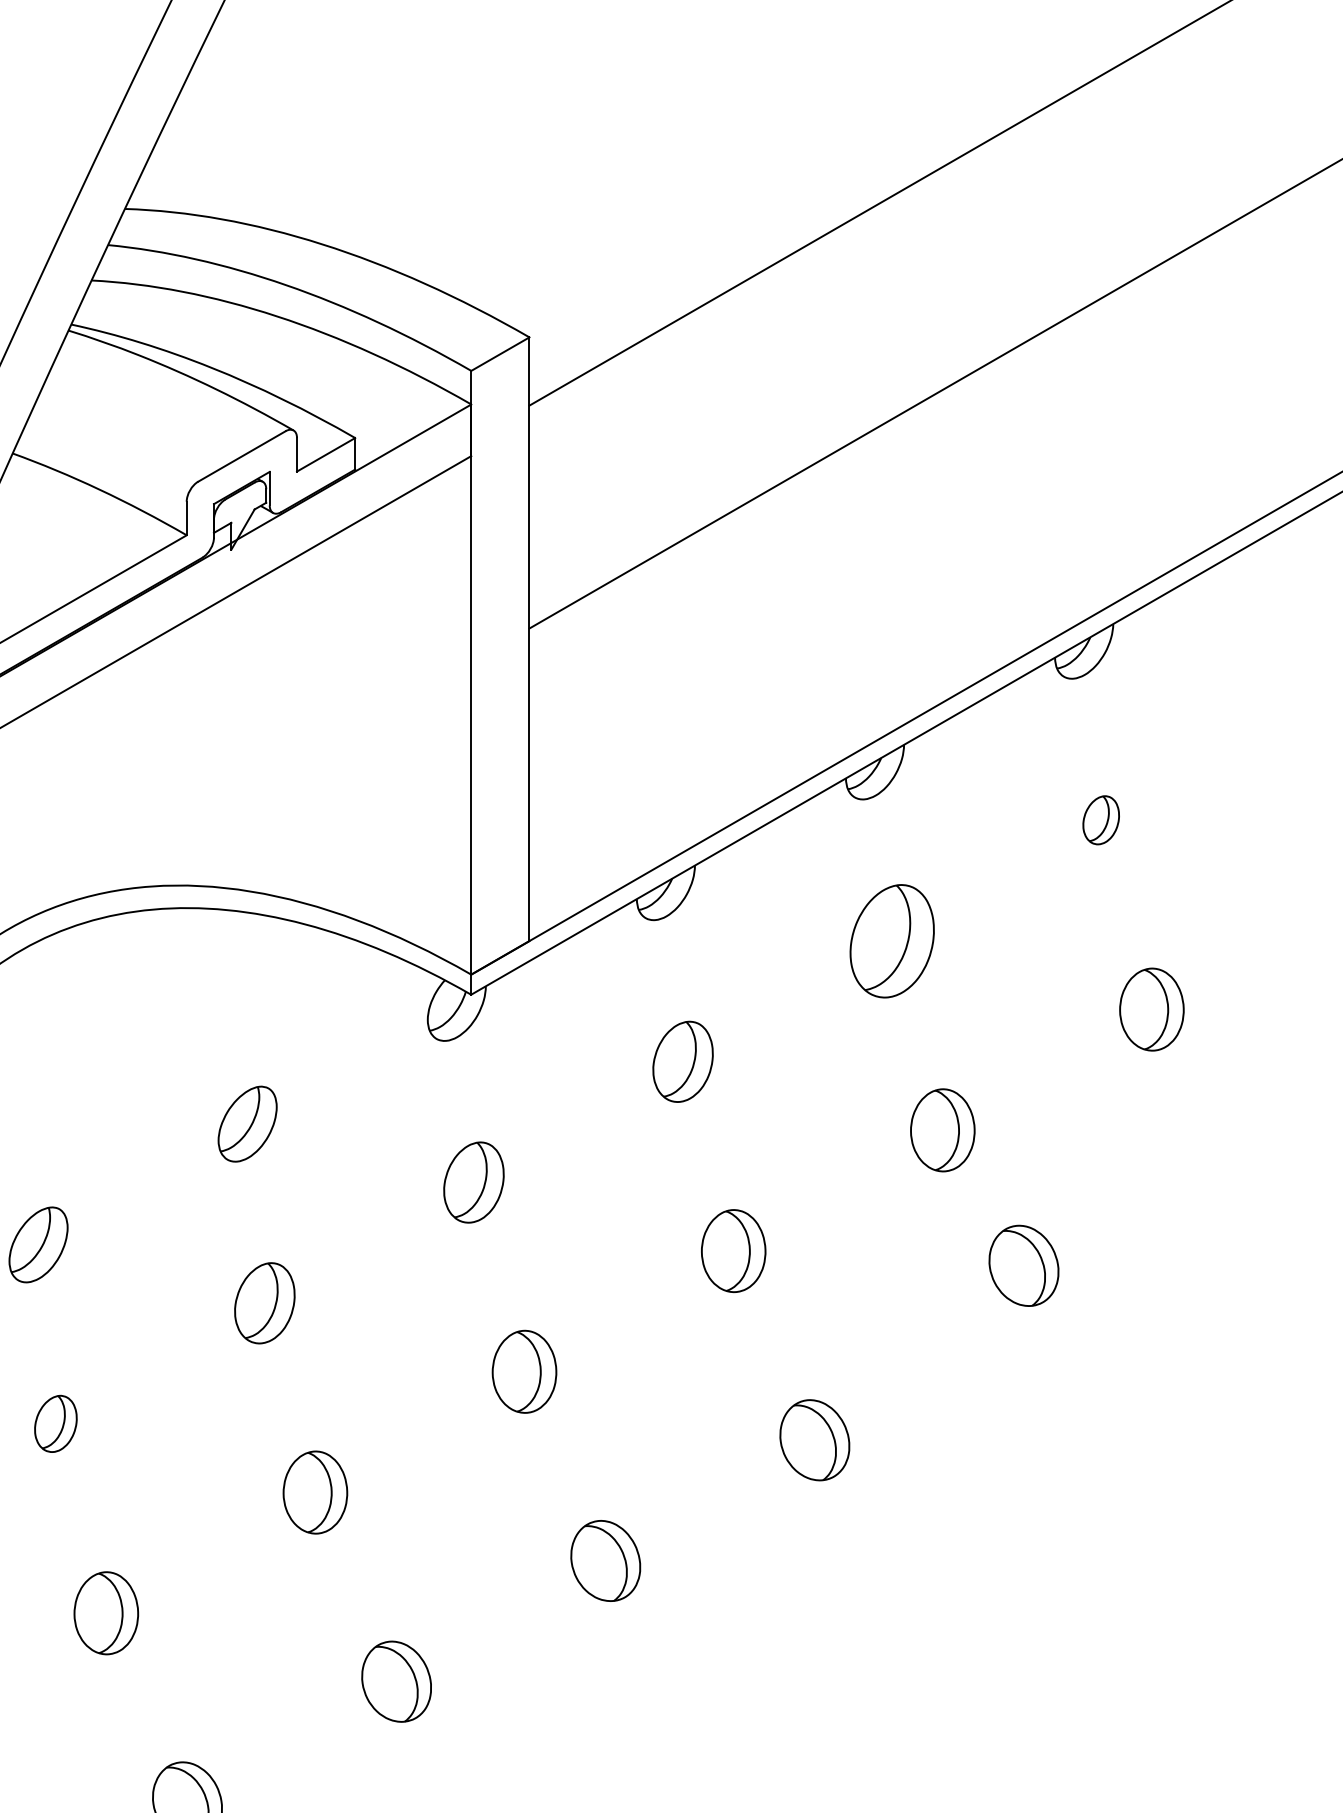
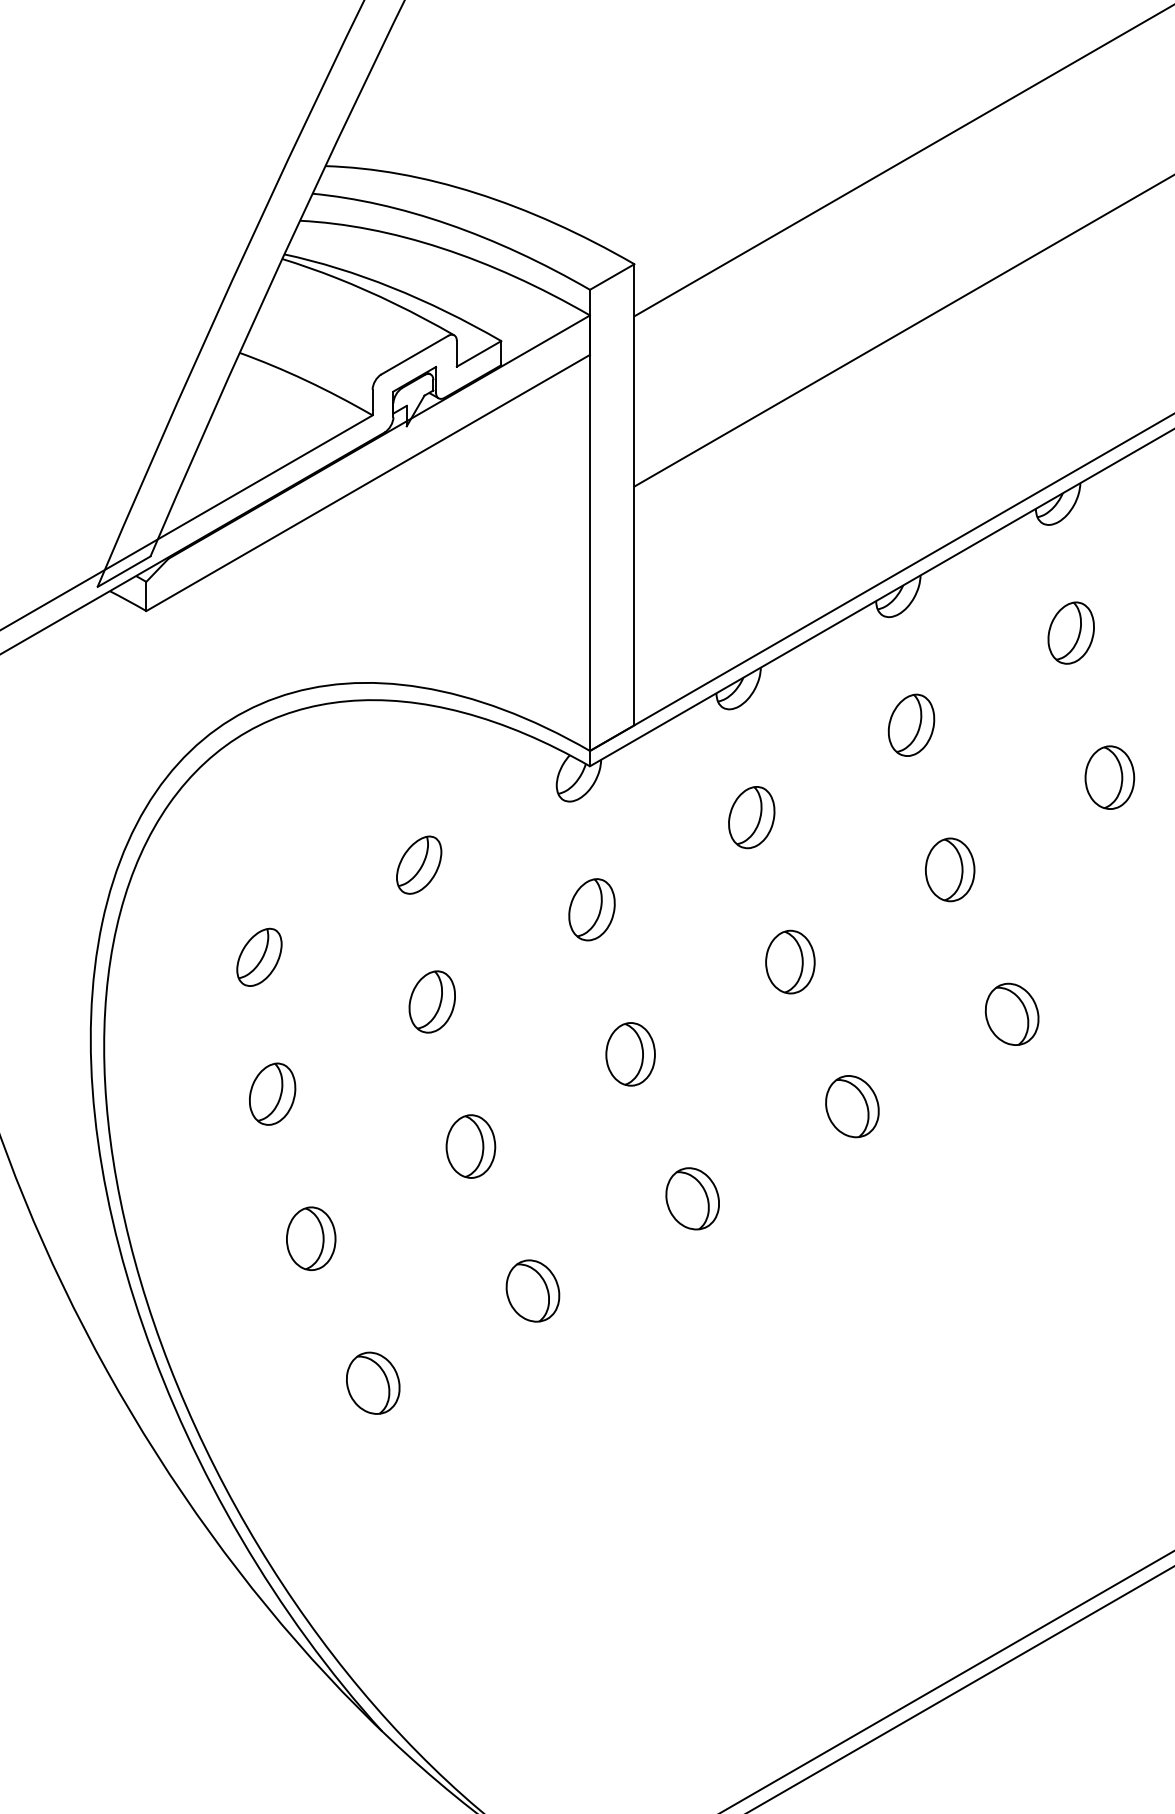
part: (1100, 819) -> (1070, 632), size x1.67
part: (892, 939) -> (911, 724), size x0.71
part: (1023, 1264) -> (1011, 1013), moved
part: (55, 1423) -> (272, 1093), size x1.43

